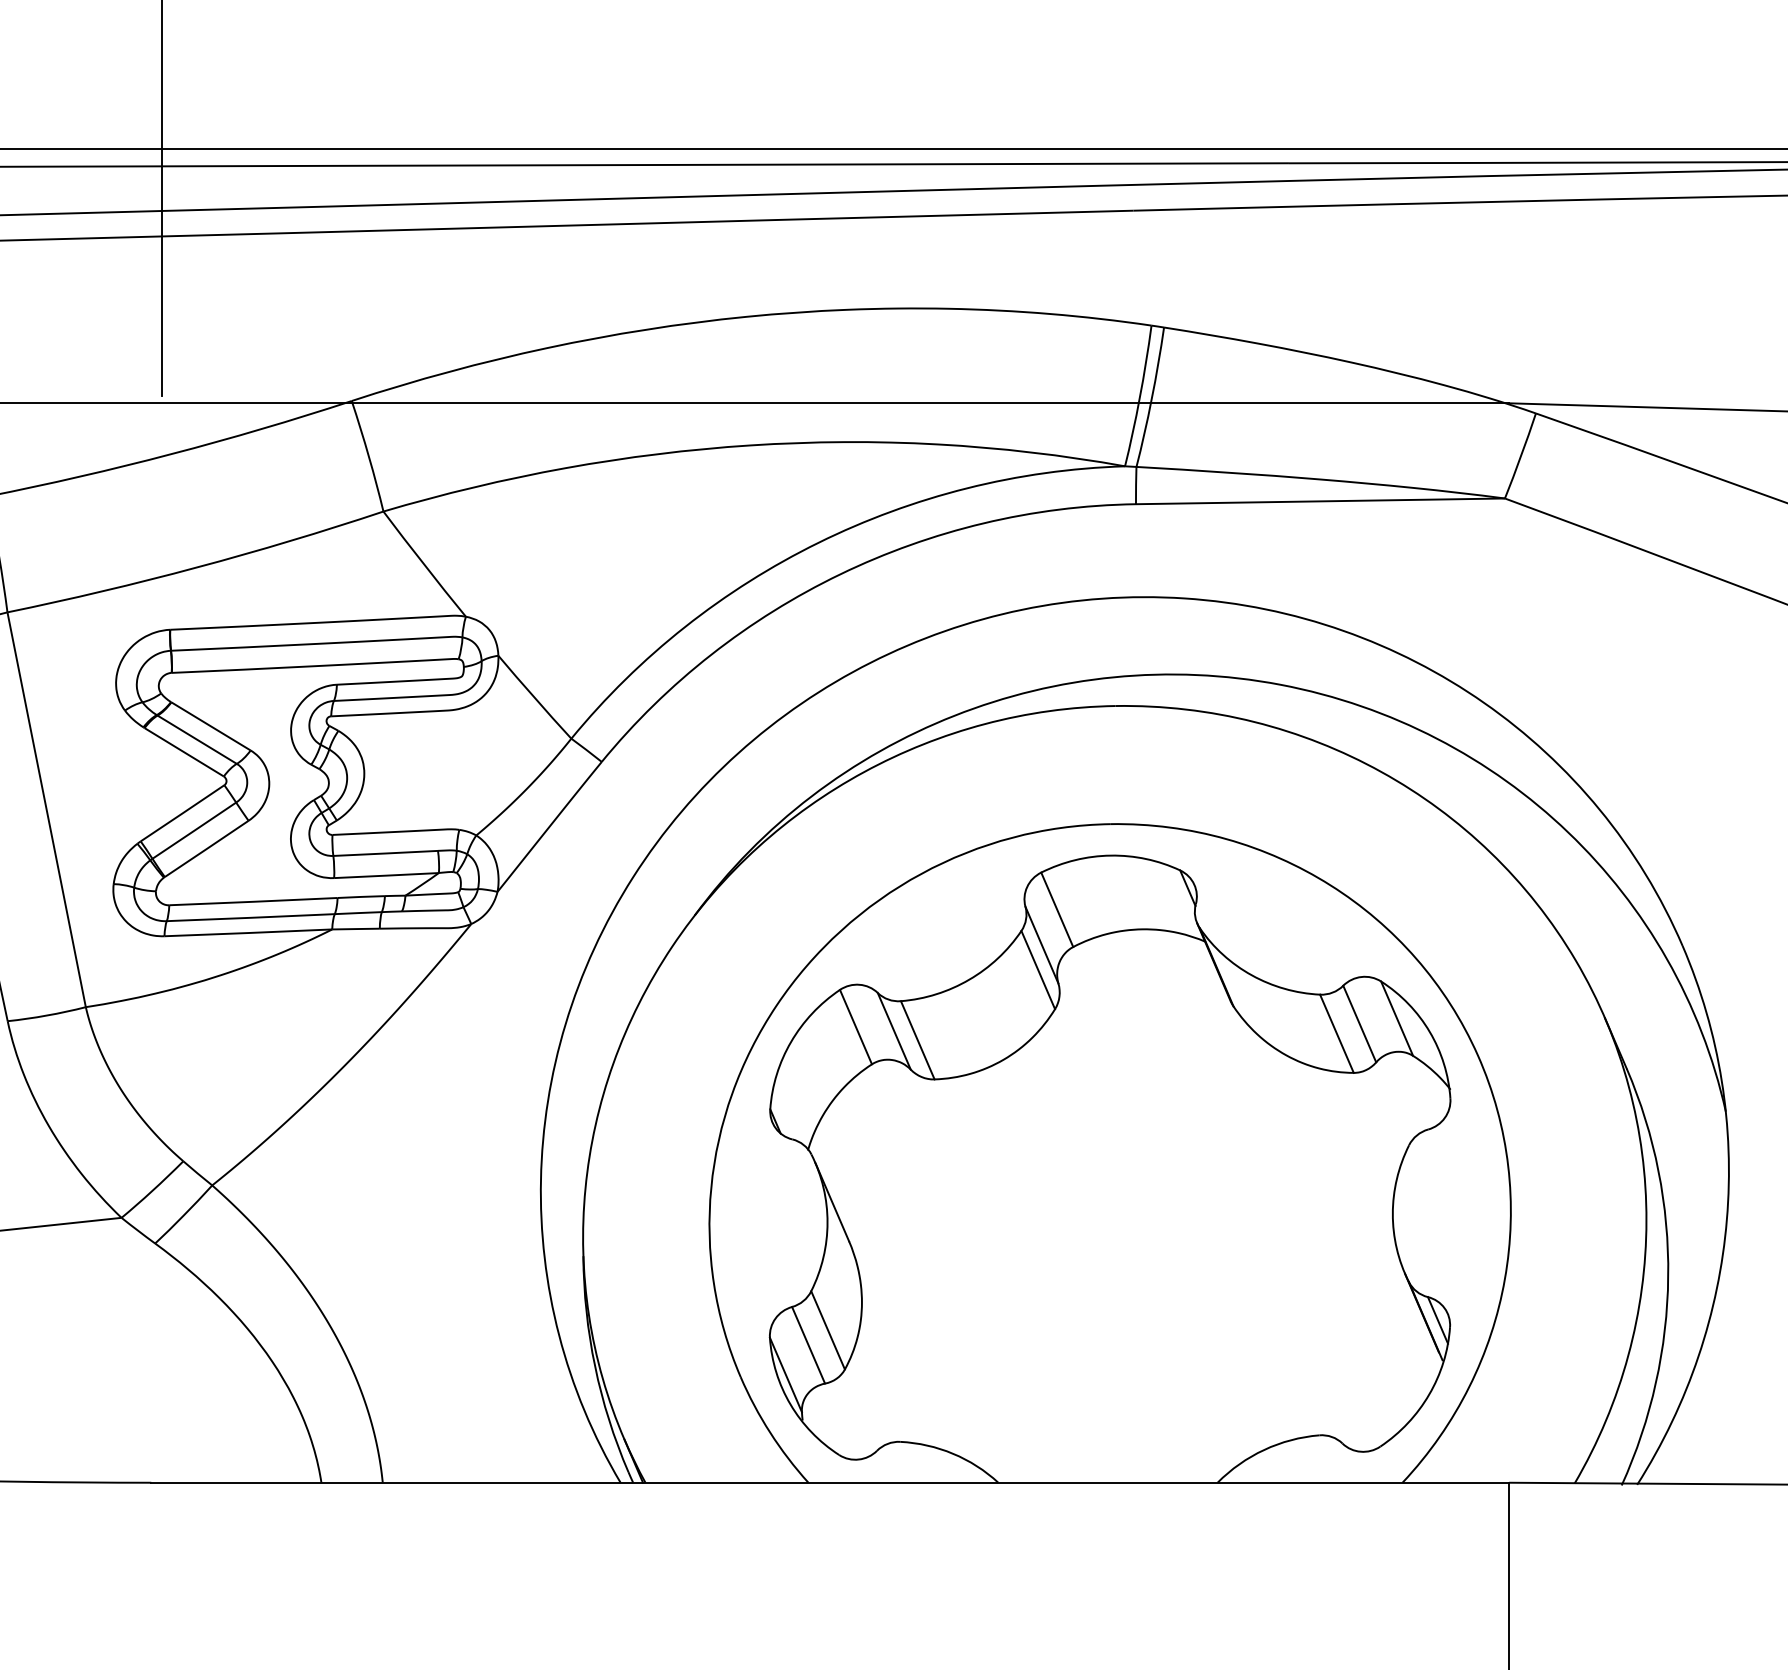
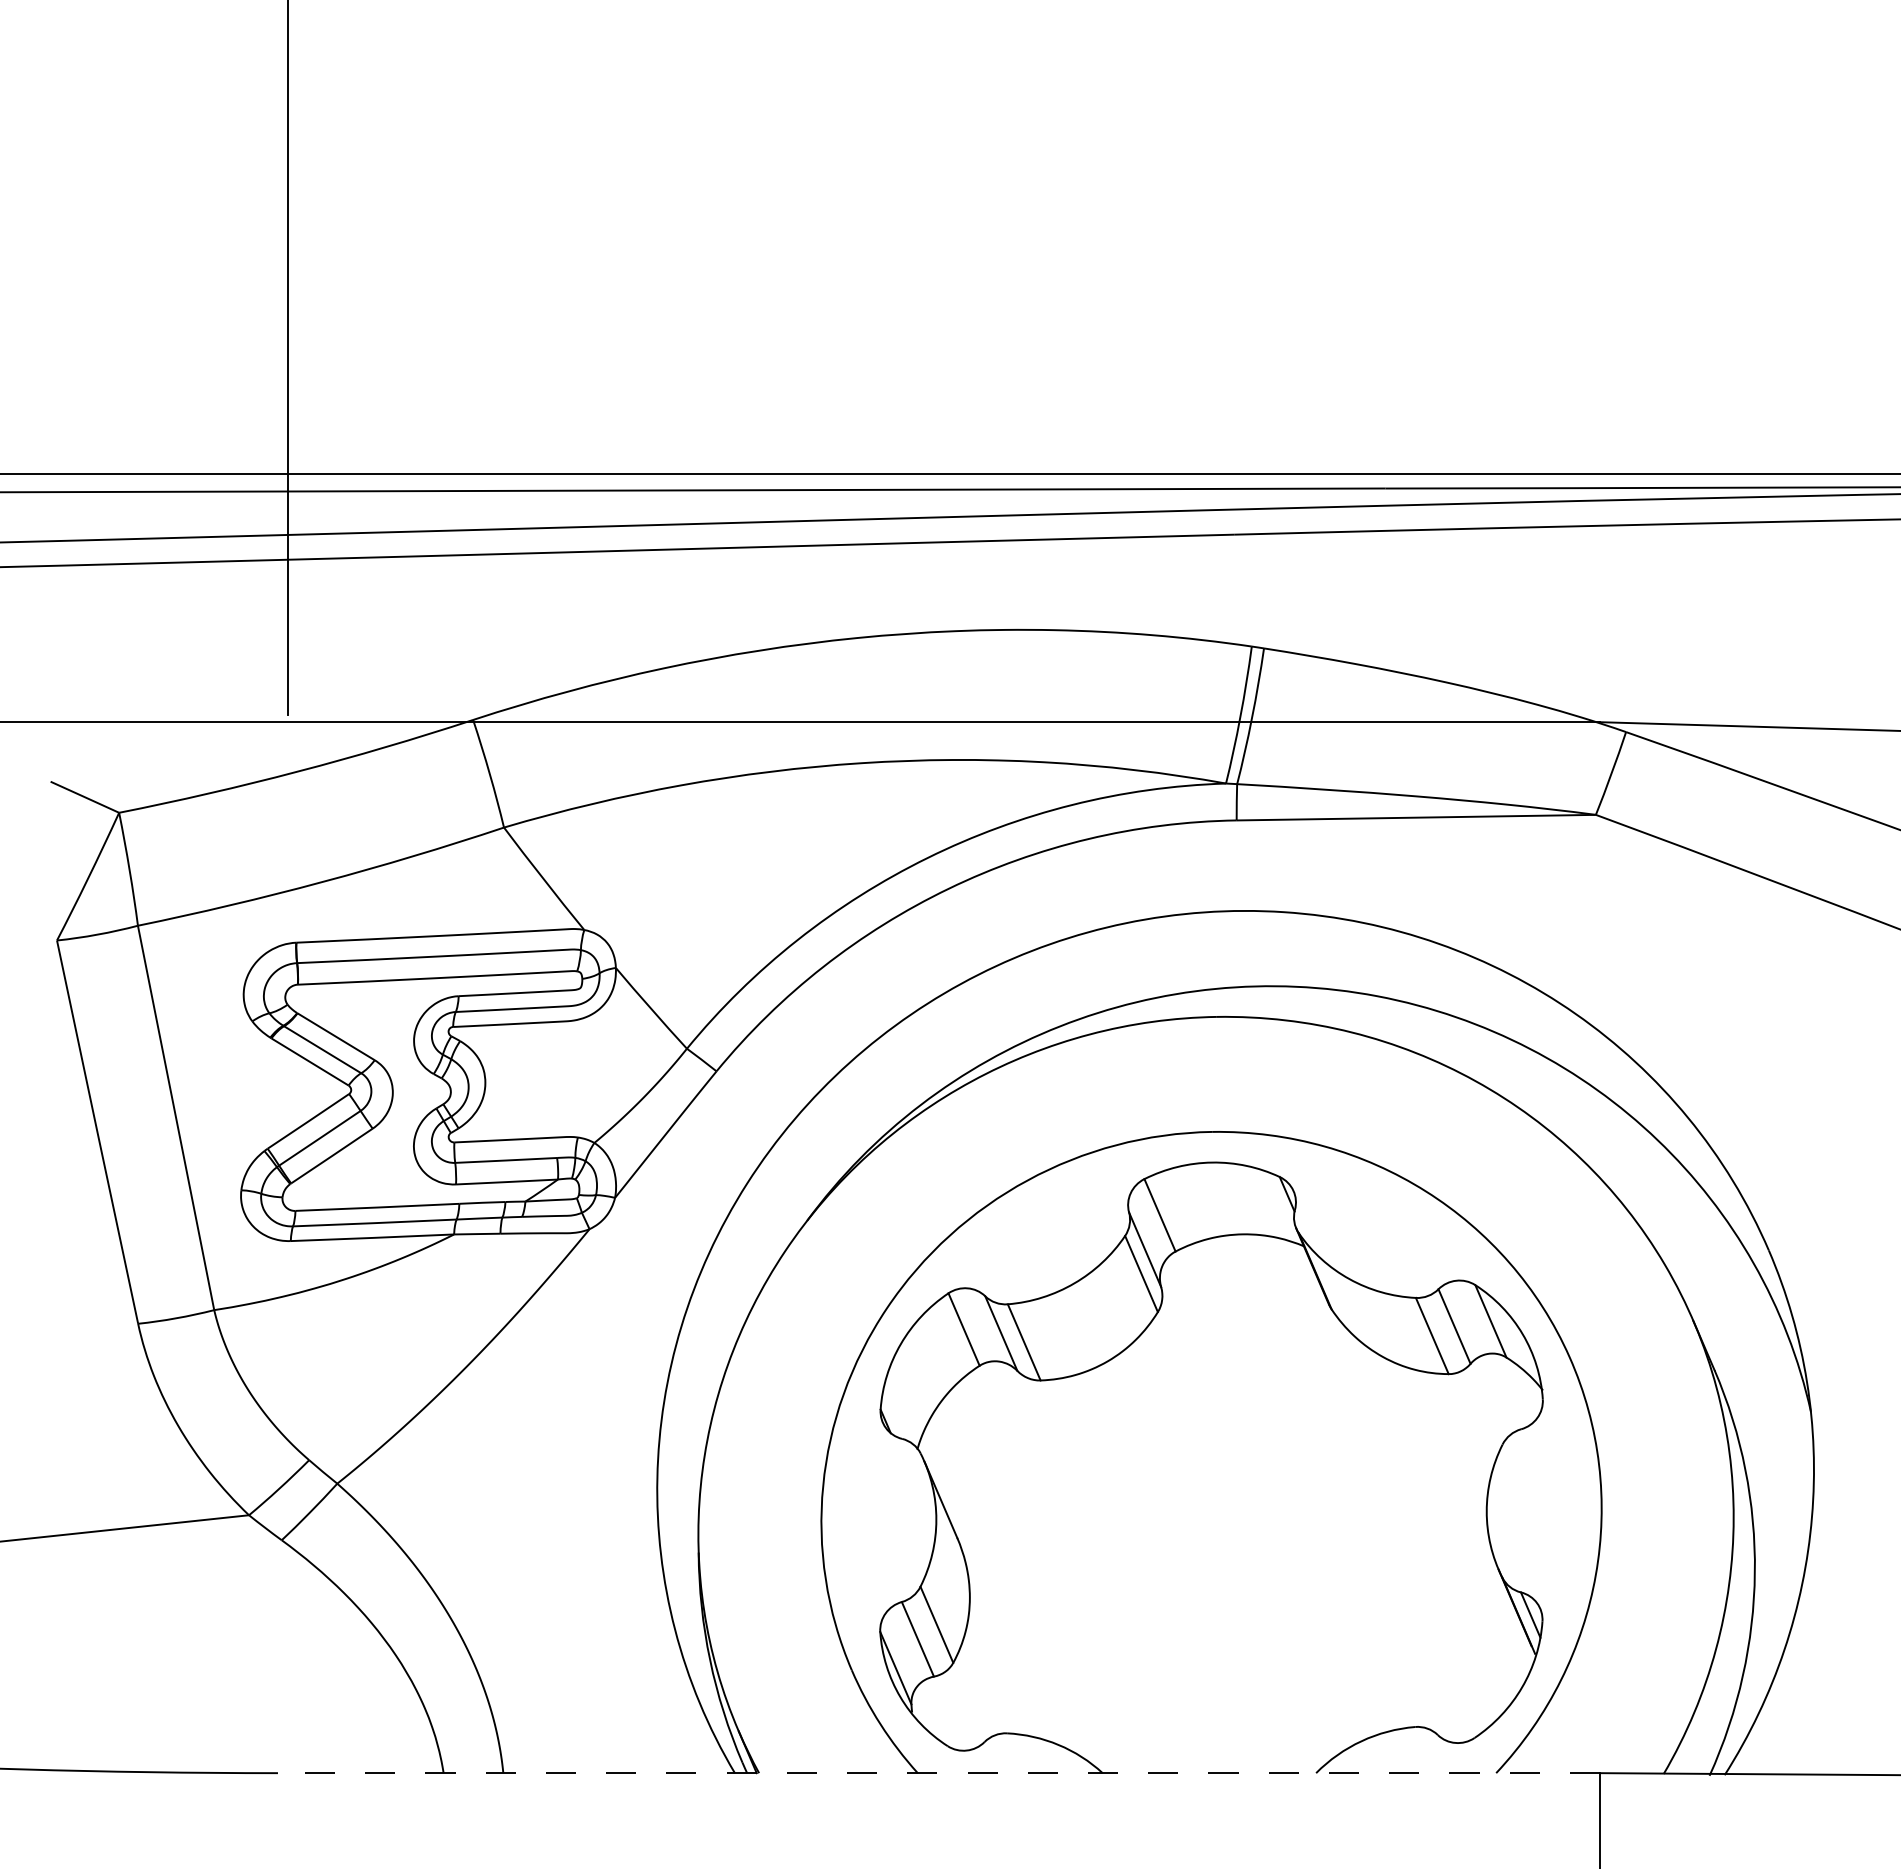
line: (829, 1483) -> (938, 1773), solid -> dashed

